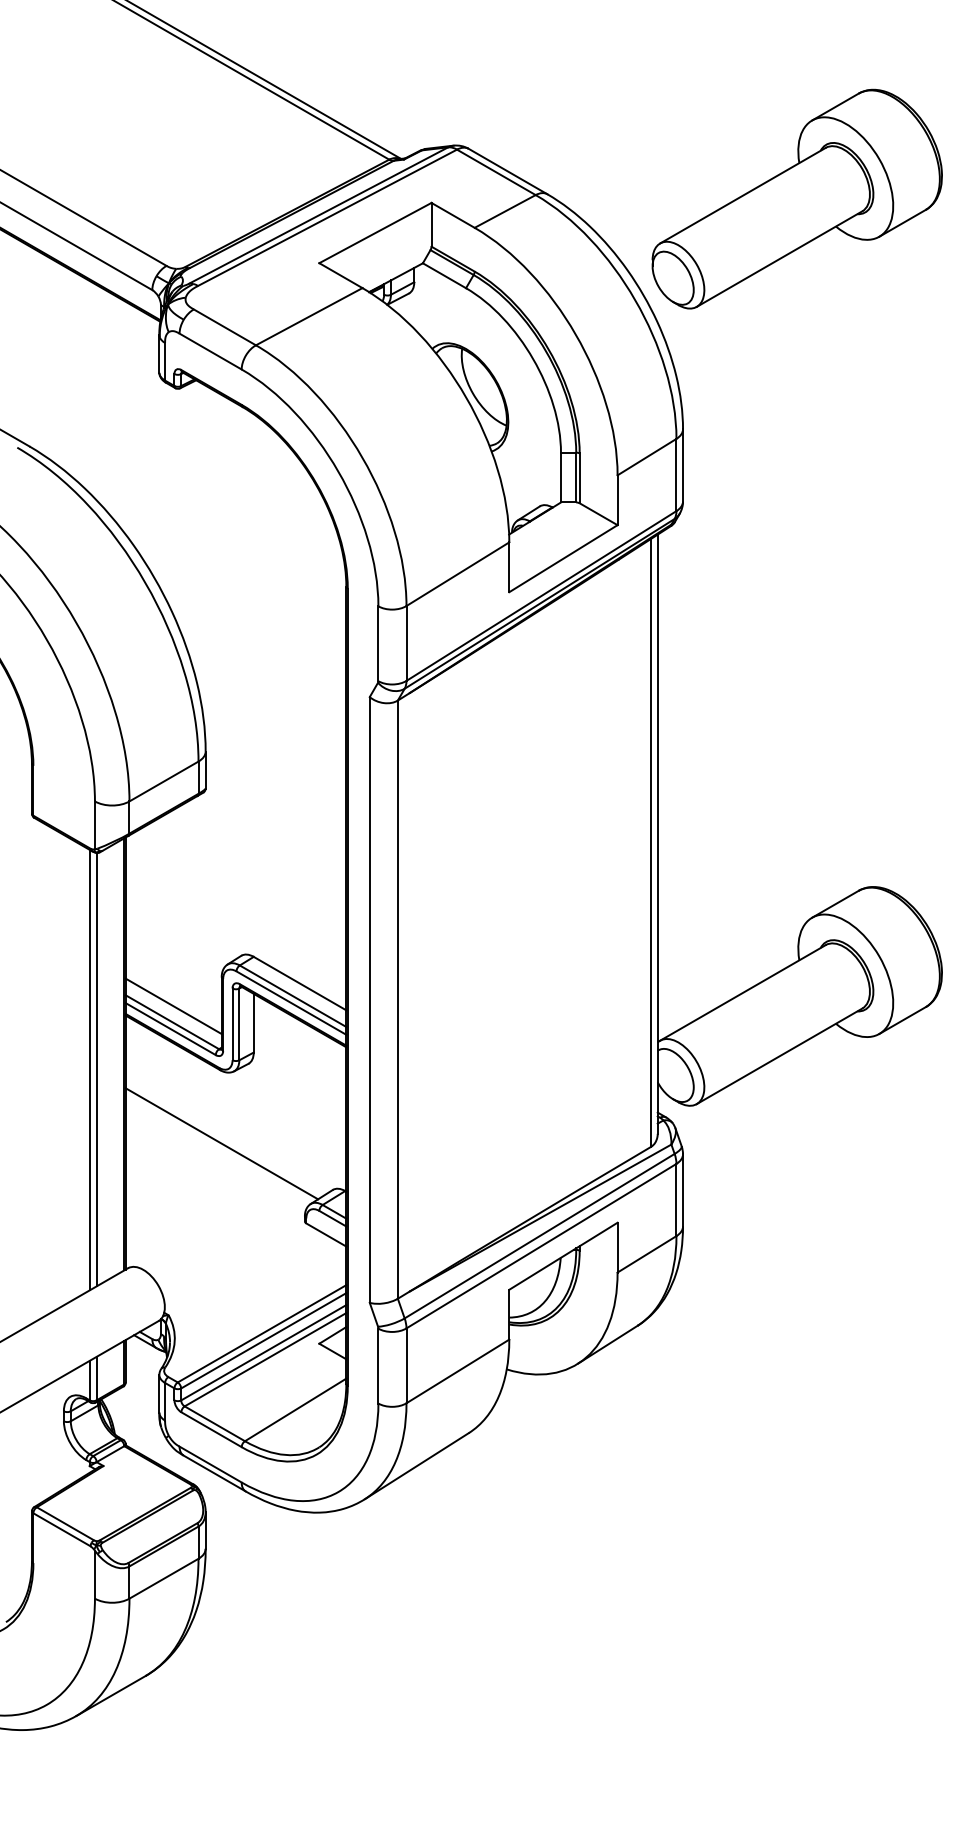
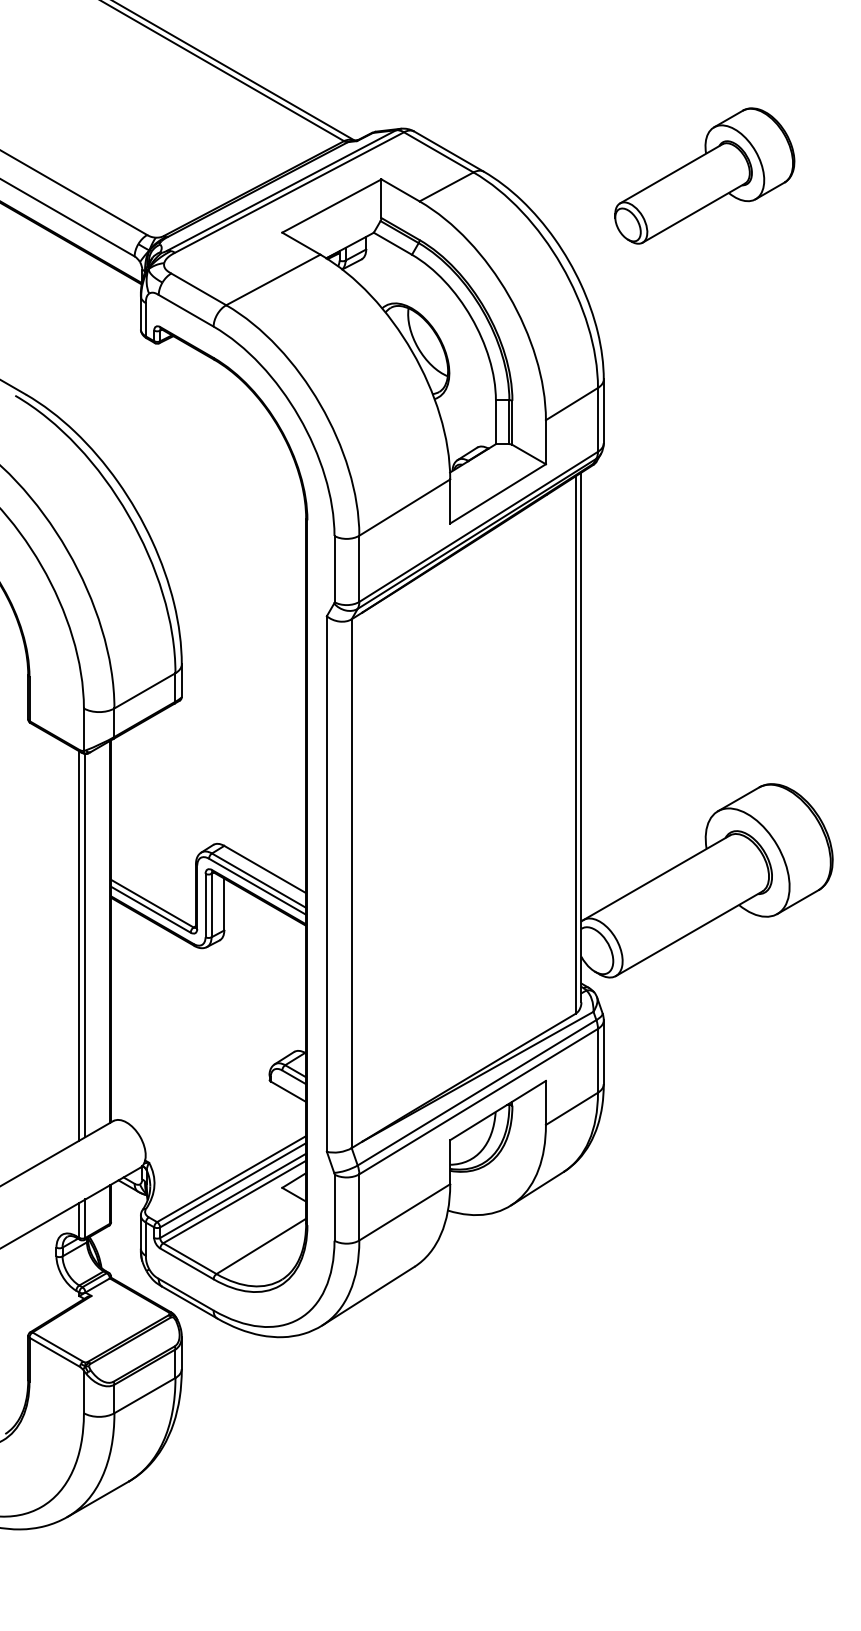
part: (796, 198) -> (704, 175), size x0.7
line: (173, 1006) -> (153, 889), removed
line: (222, 1144) -> (196, 1011), removed

